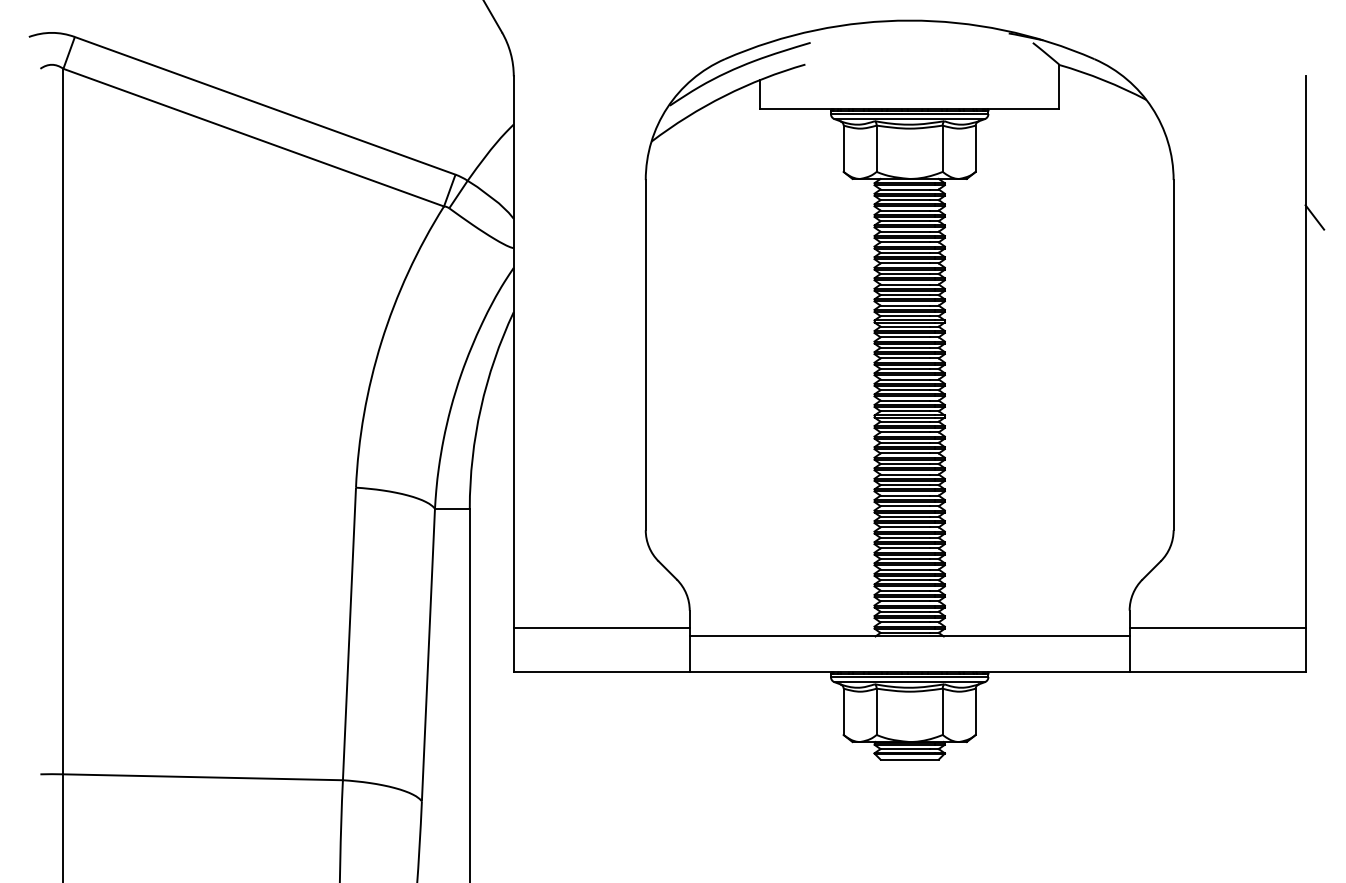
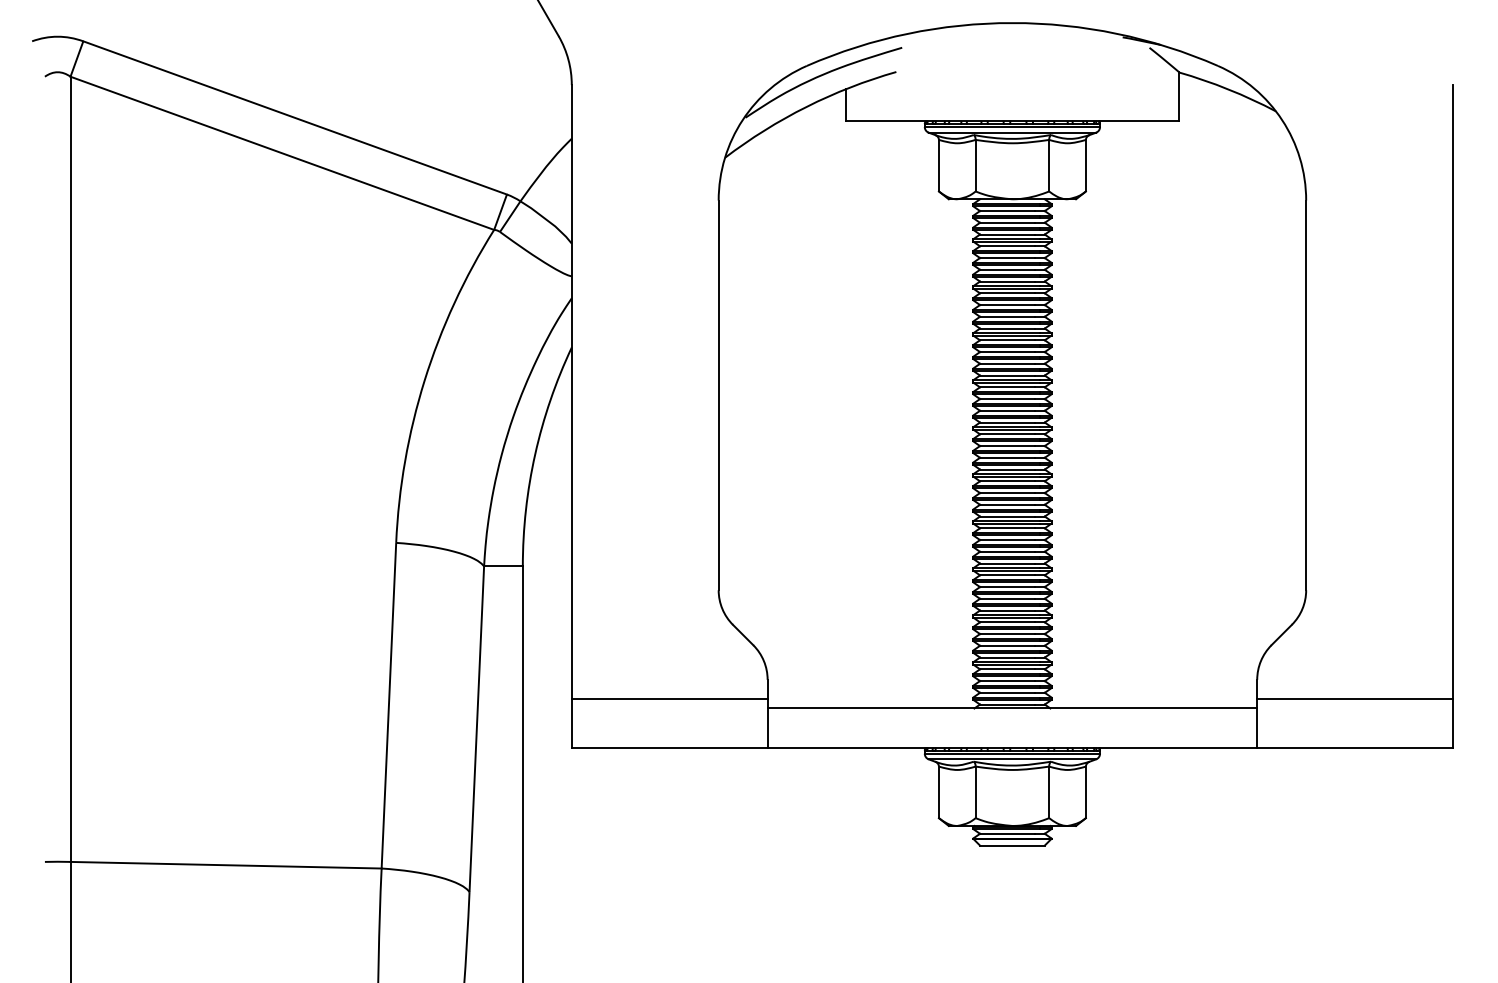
line: (1314, 216) -> (1463, 241), removed

